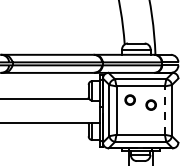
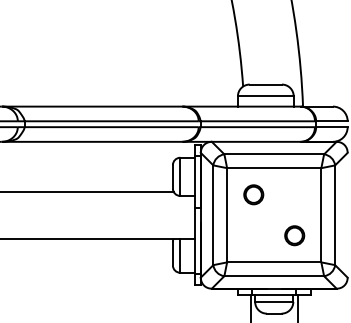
part: (150, 104) -> (293, 234), moved
line: (164, 110) -> (320, 215), dashed -> solid

